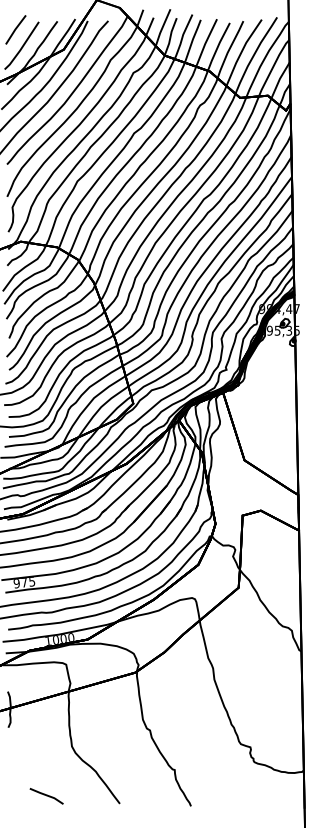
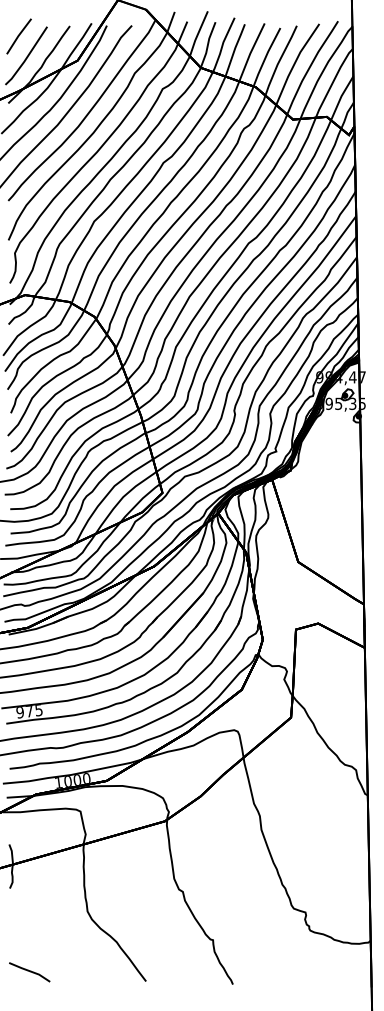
line: (46, 795) -> (29, 971), moved

